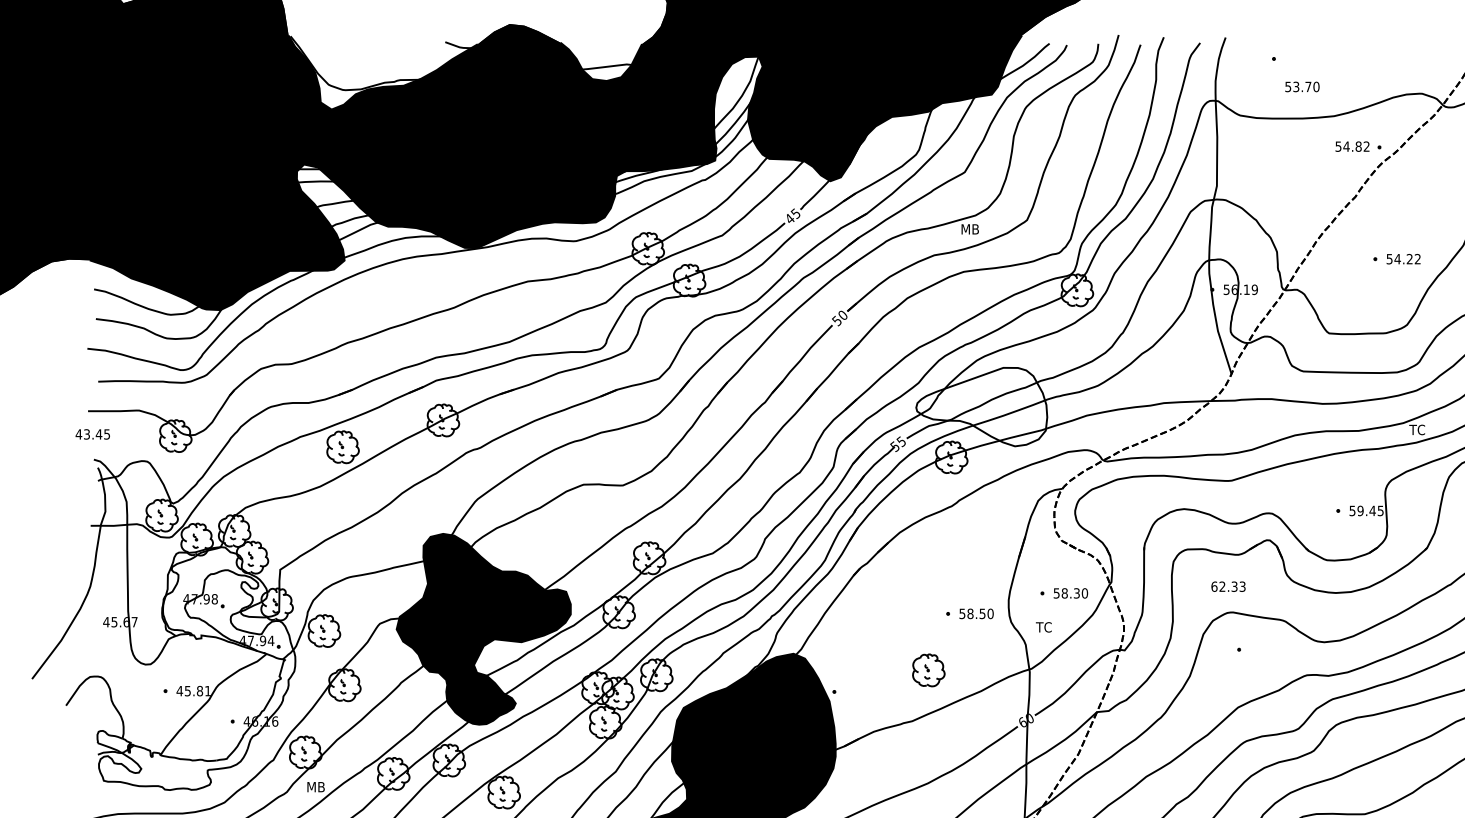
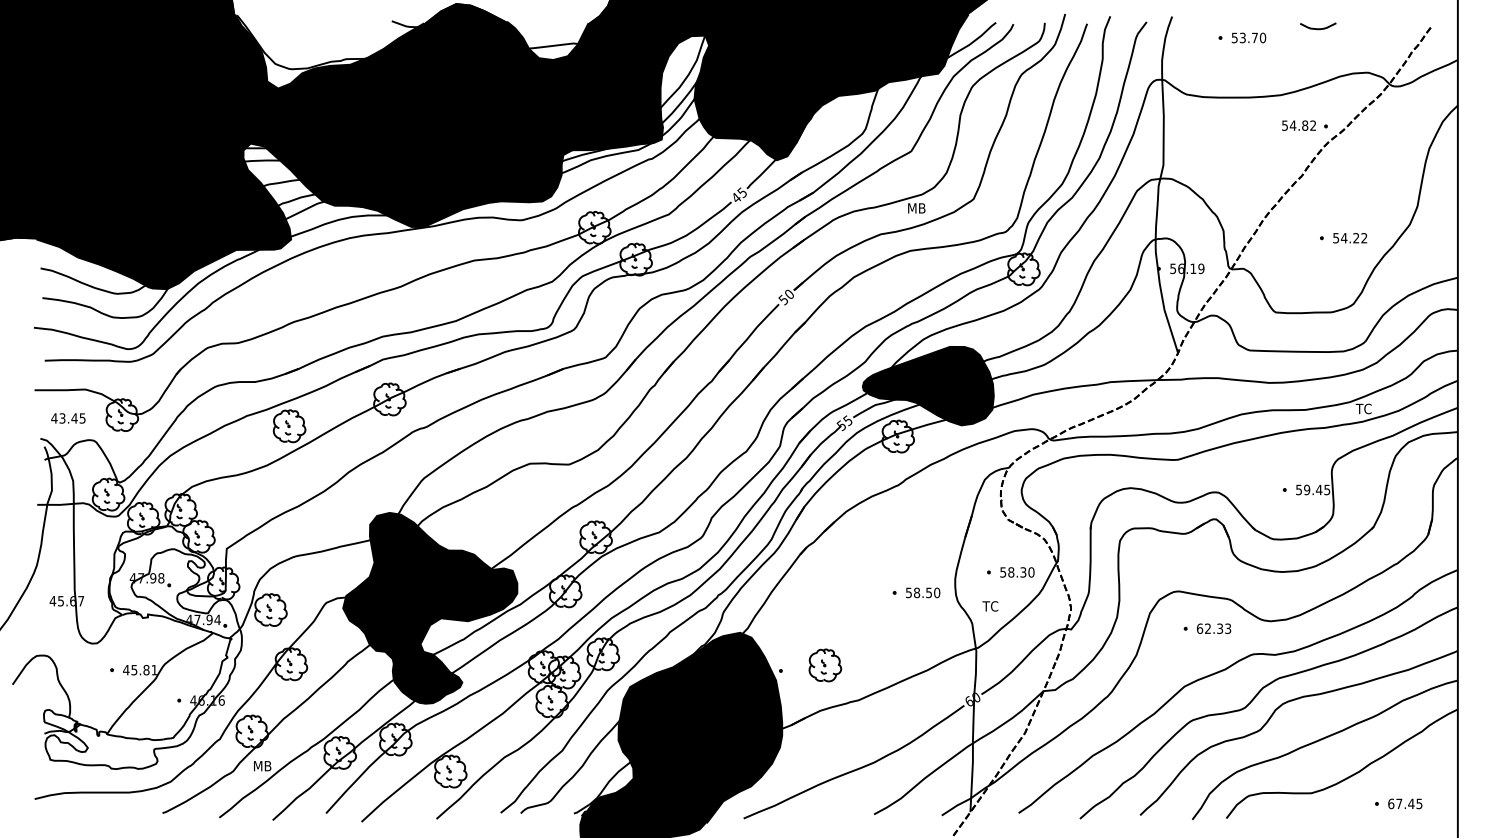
curve: (1371, 49) -> (1318, 28), added
text: (1301, 86) -> (1248, 37), moved
fill: (980, 406) -> (927, 385), added
text: (92, 434) -> (68, 418), moved
text: (1228, 586) -> (1214, 628), moved
part: (928, 670) -> (825, 665), moved

